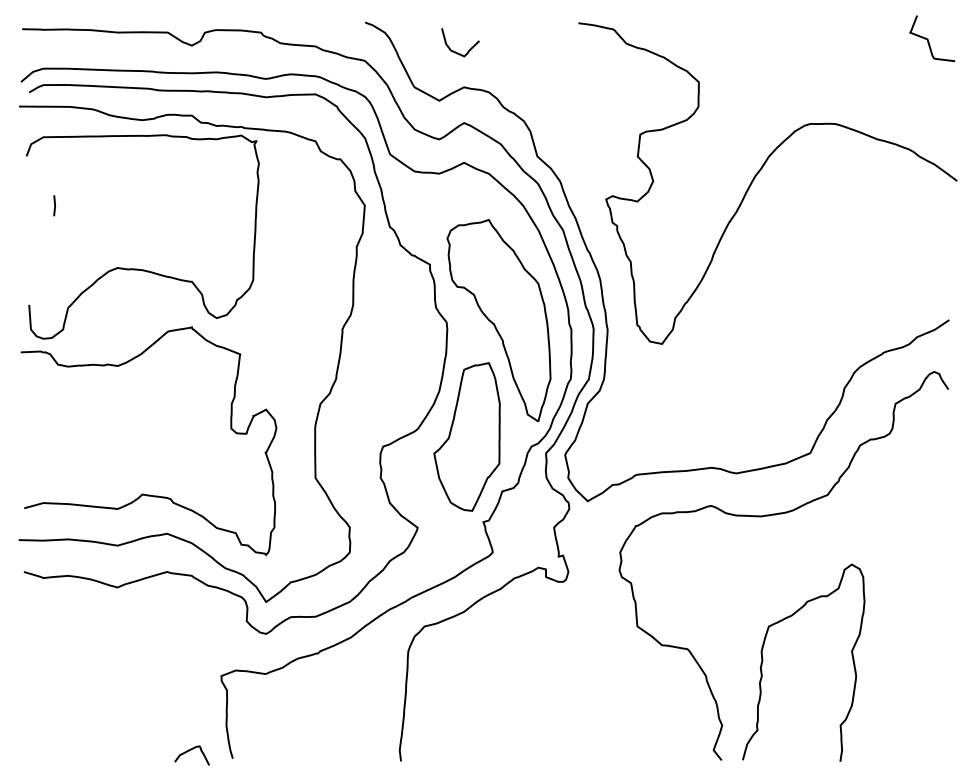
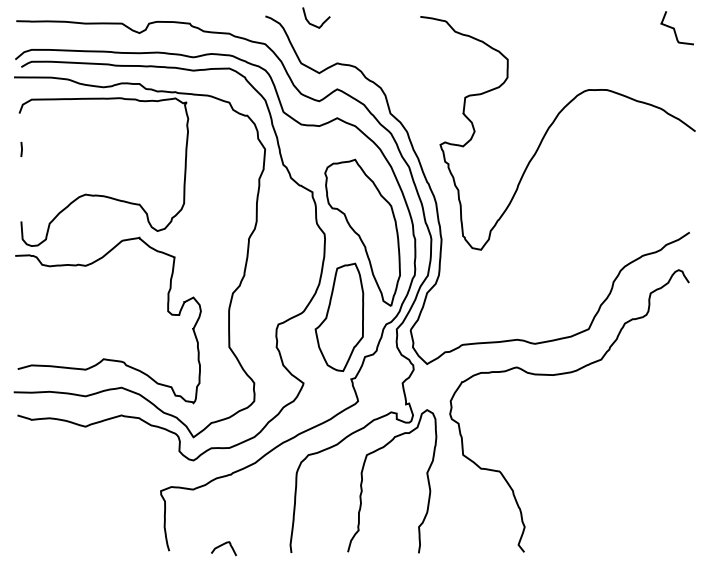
curve: (458, 52) -> (315, 25), moved
line: (54, 205) -> (21, 149), moved
curve: (763, 661) -> (362, 480), moved
curve: (189, 751) -> (222, 545), moved

